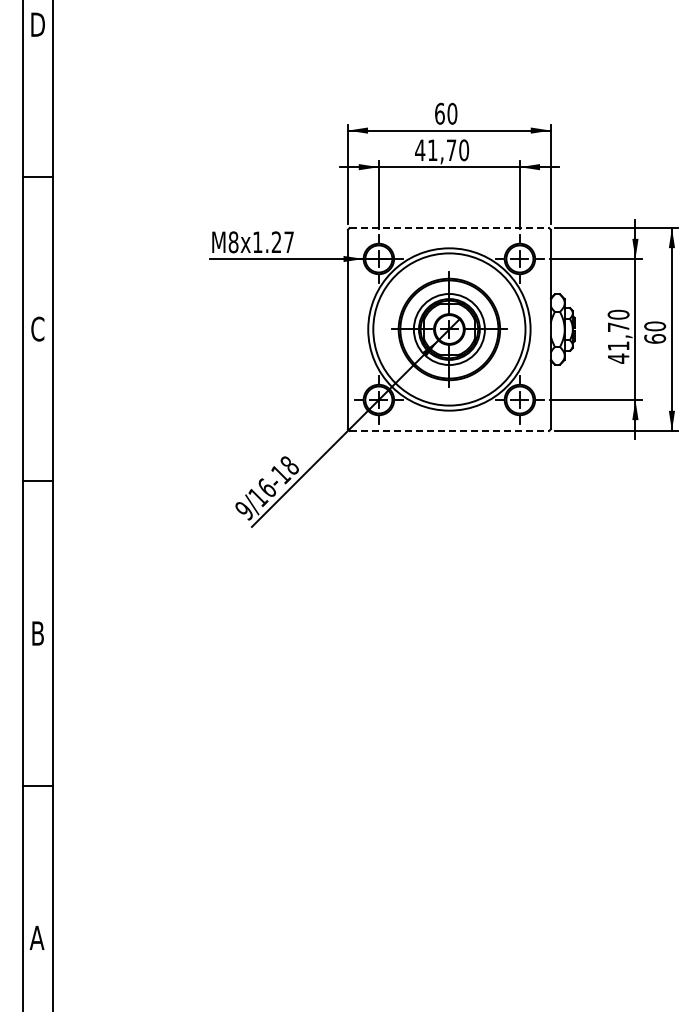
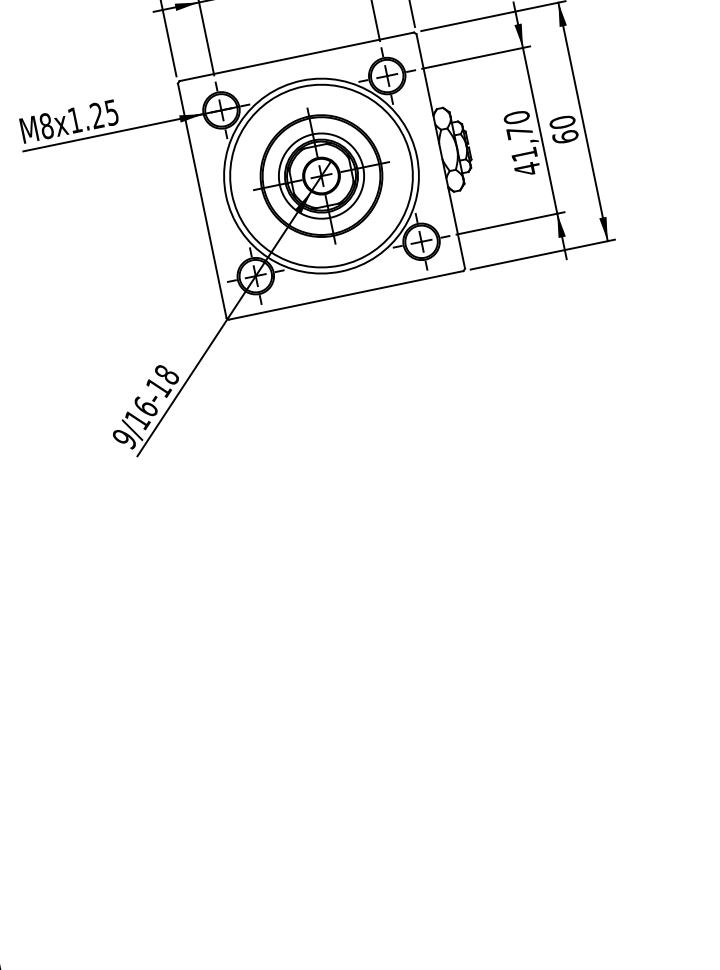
line: (449, 228) -> (297, 57), dashed -> solid
text: (288, 242) -> (111, 113), M8x1.27 -> M8x1.25
line: (449, 430) -> (346, 294), dashed -> solid

